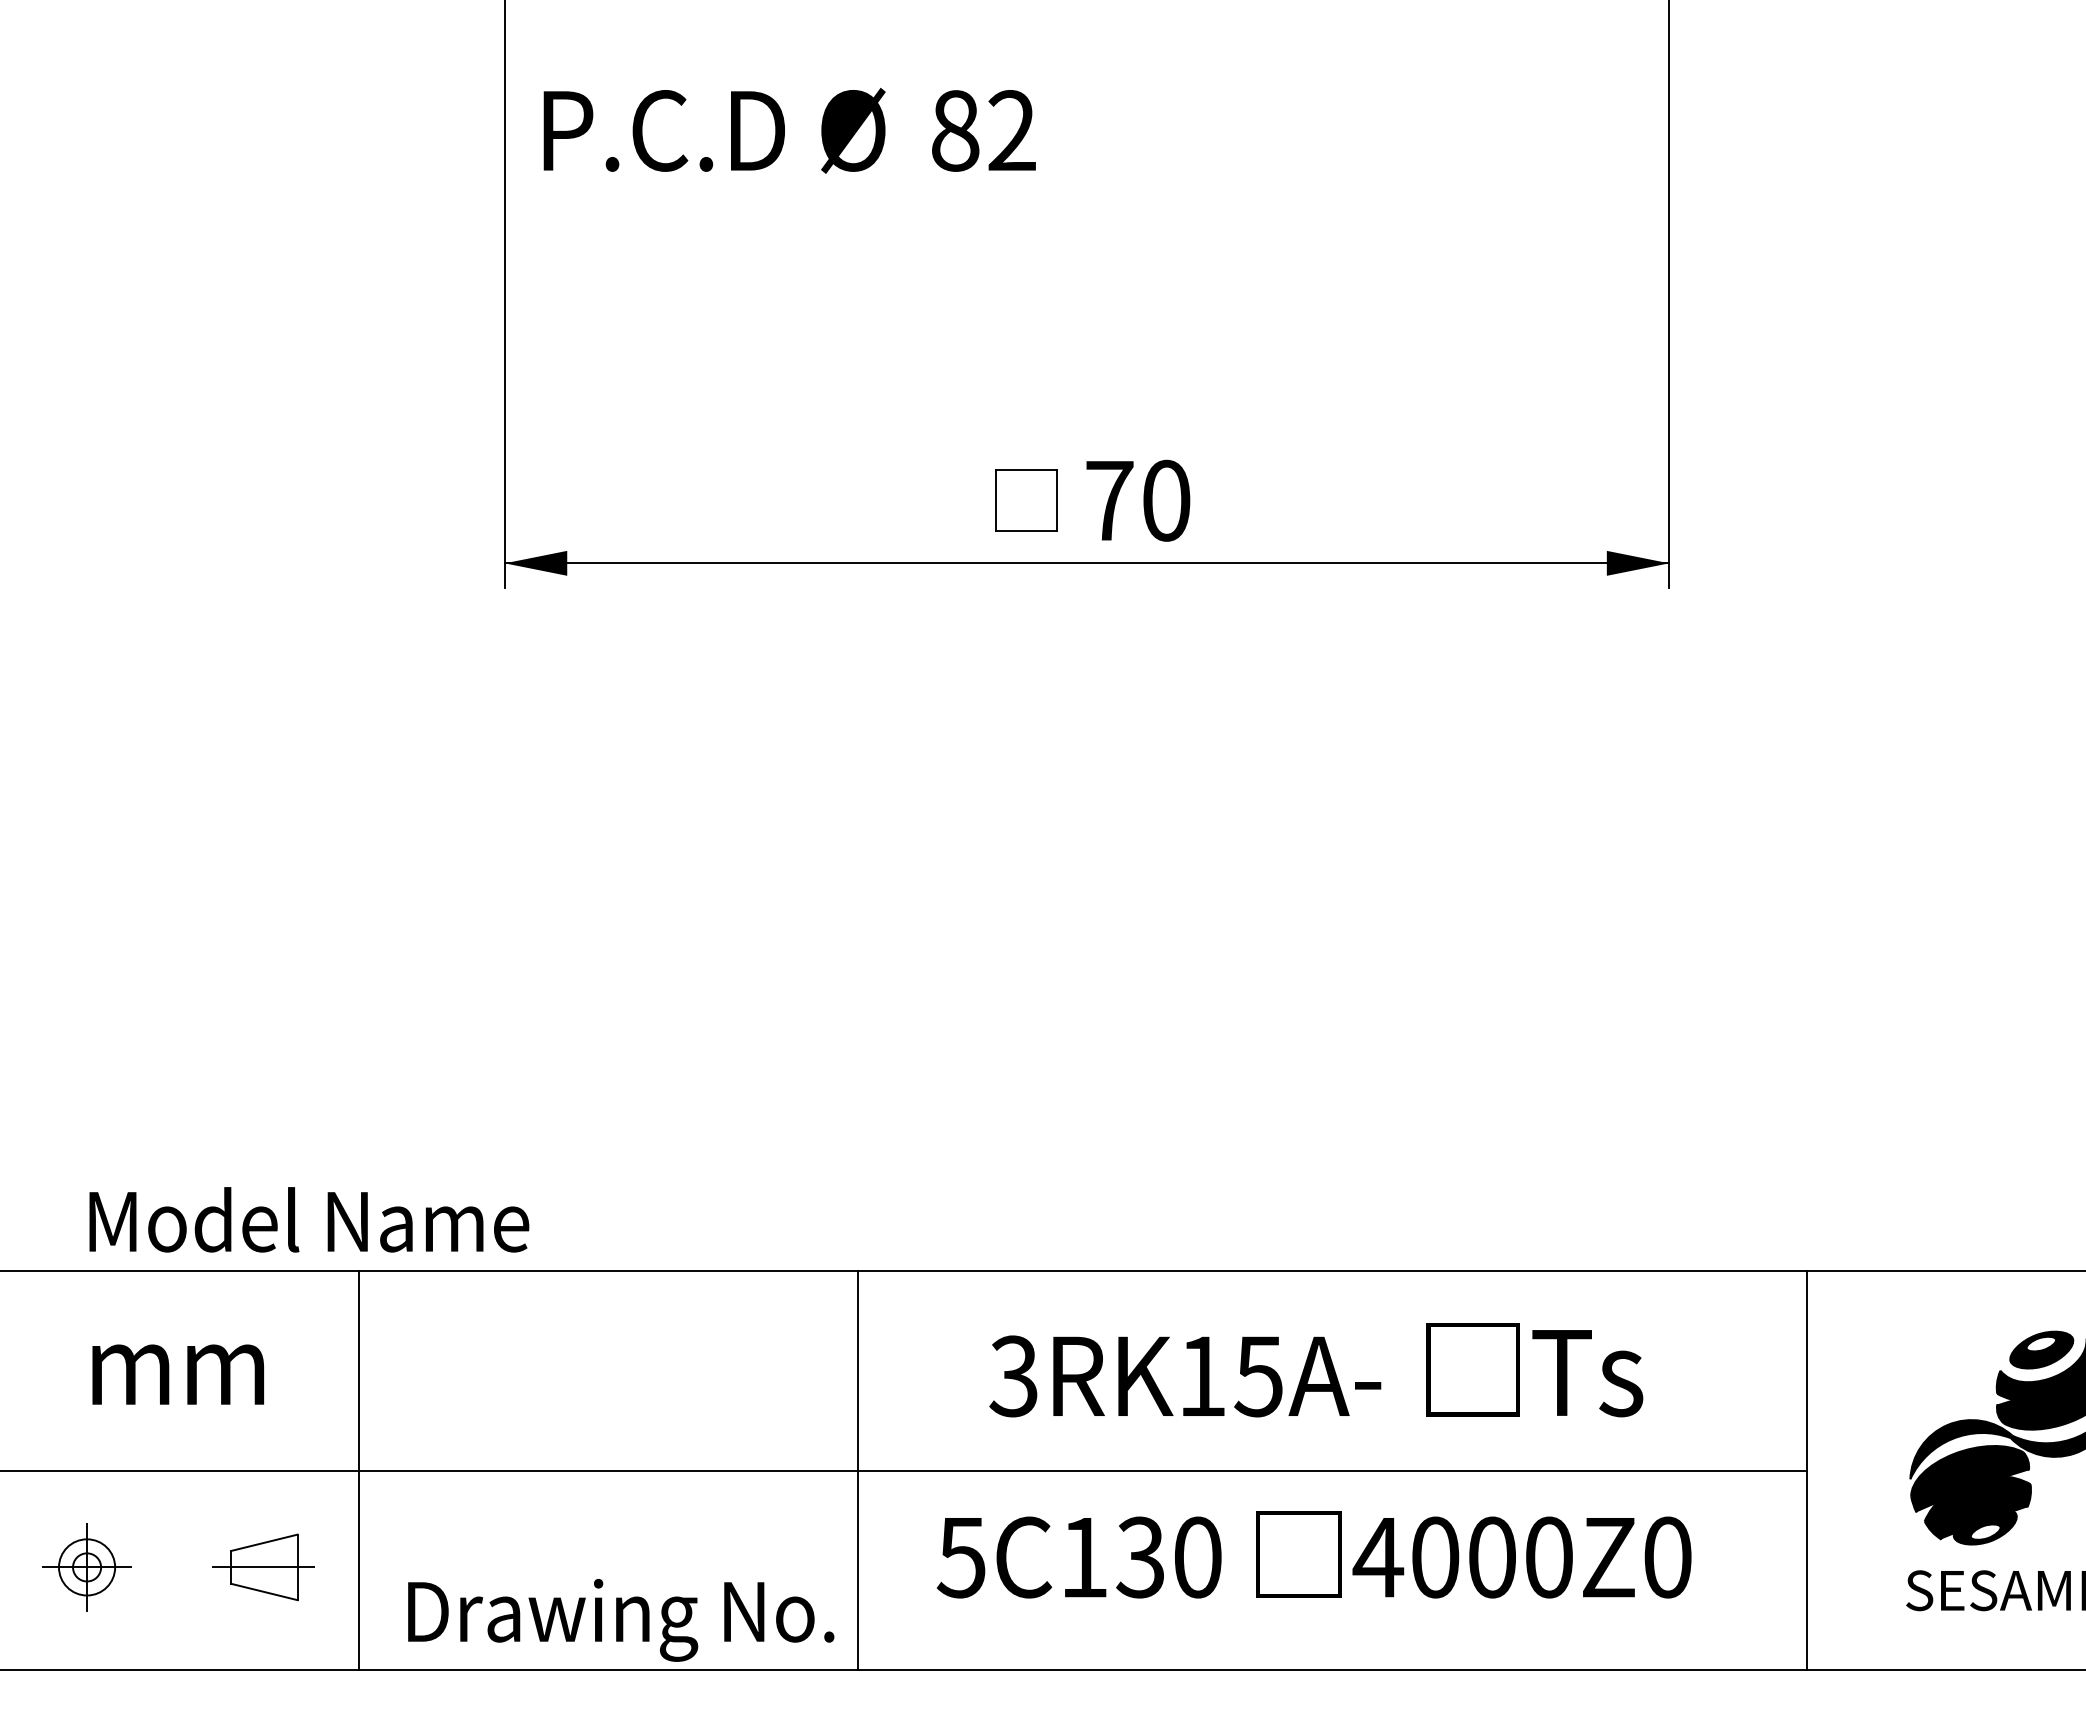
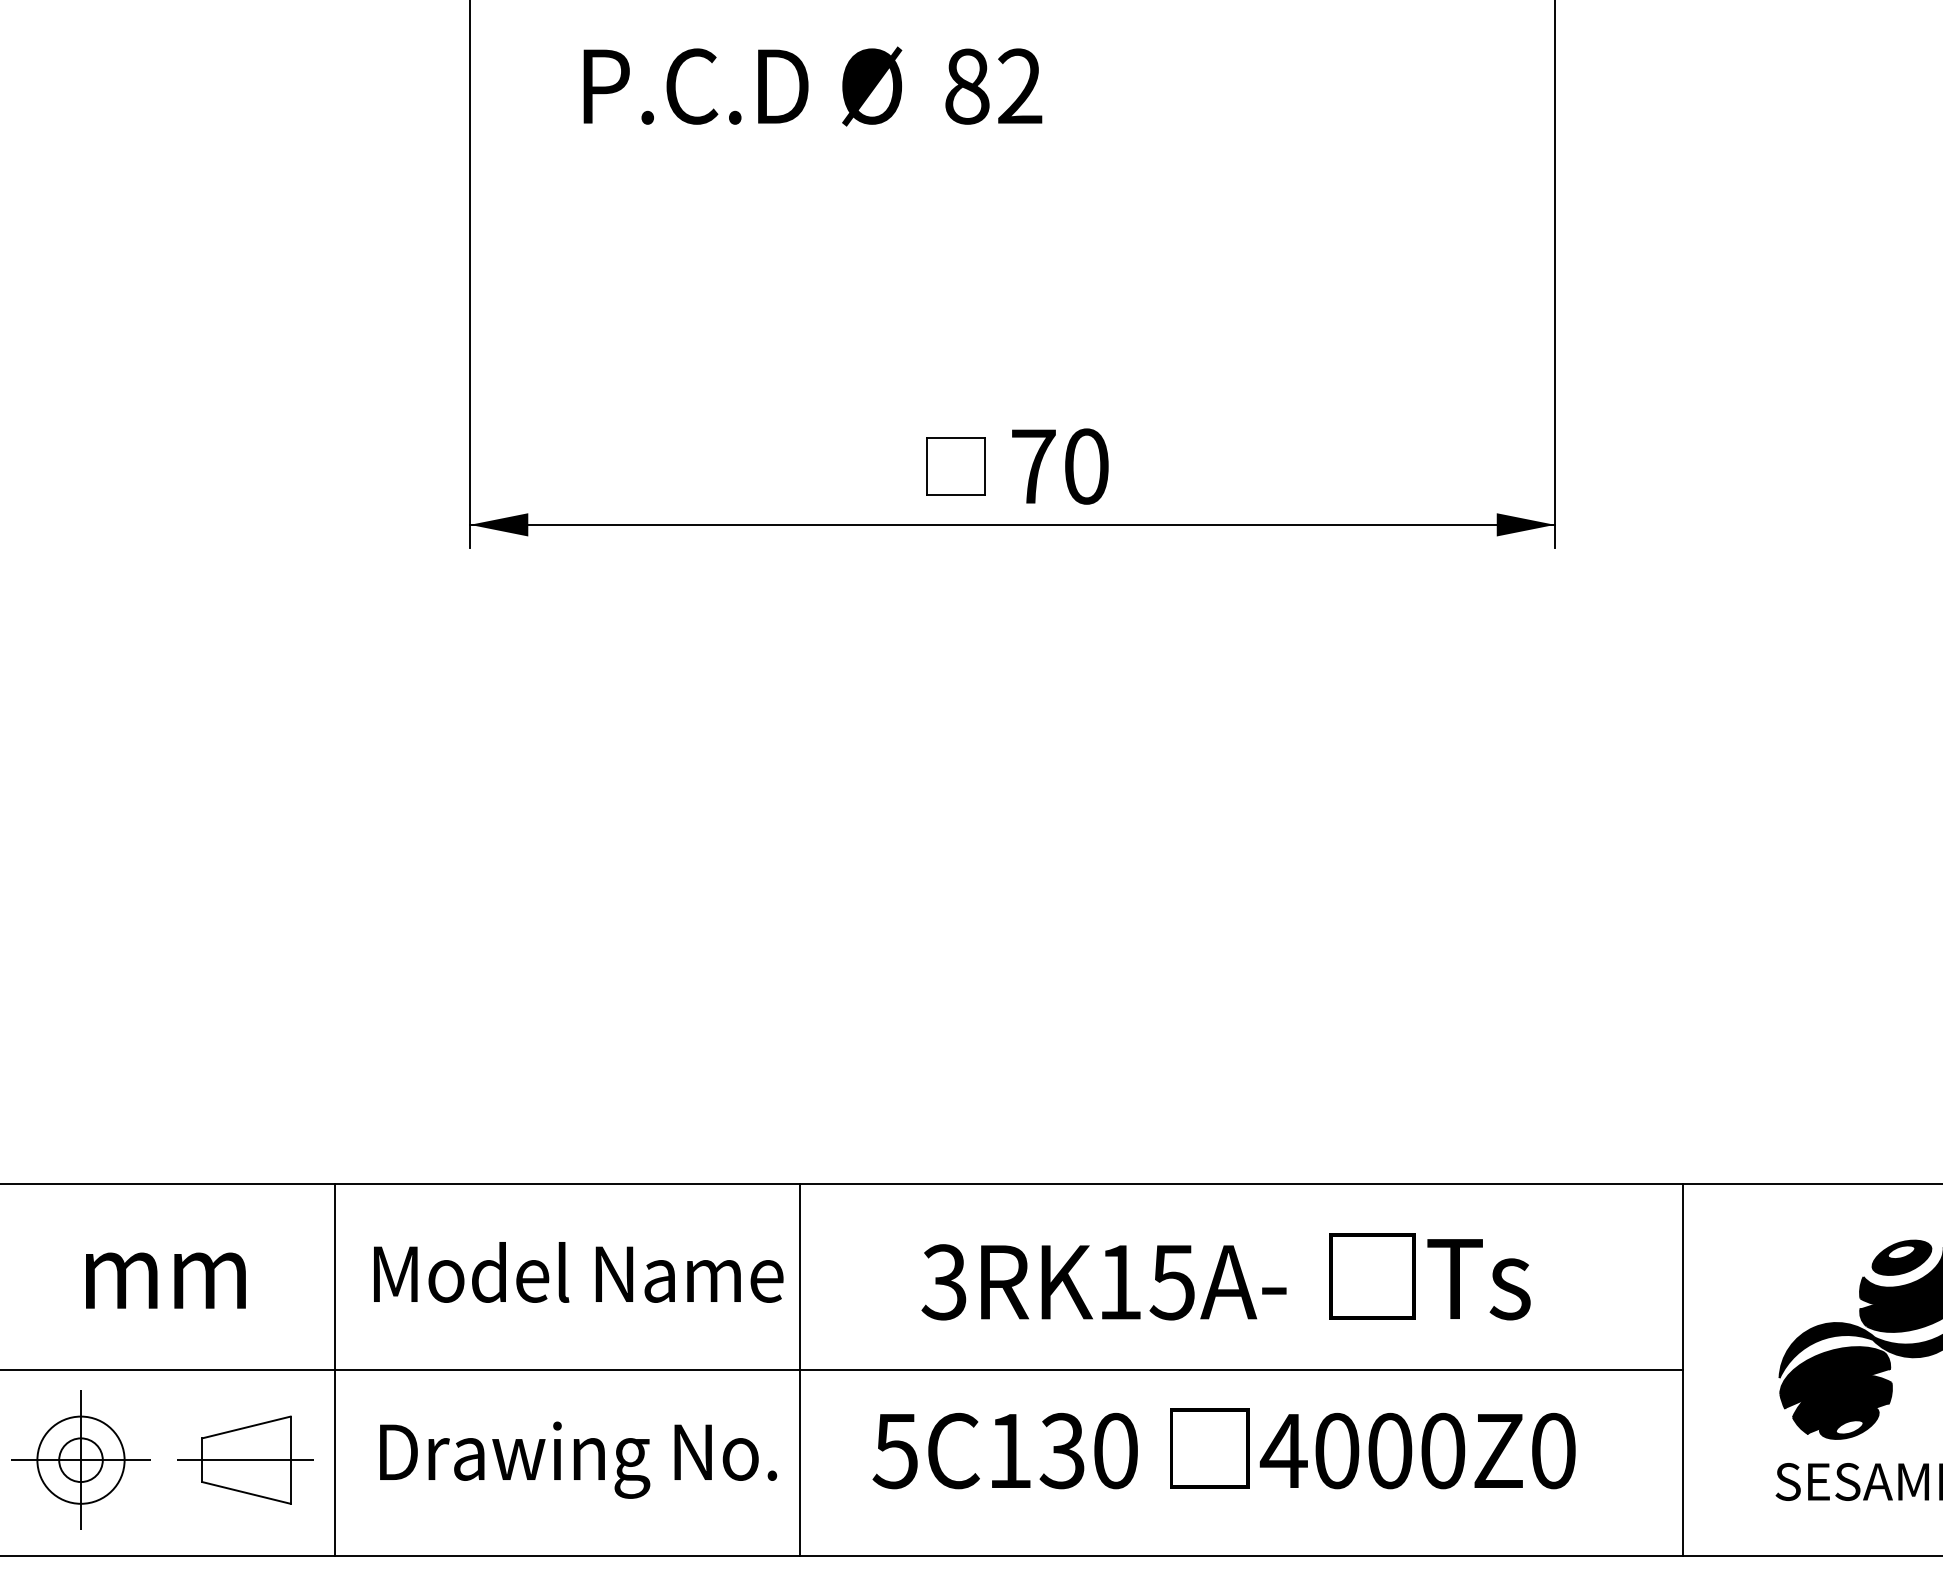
text: (789, 130) -> (812, 86), moved
text: (309, 1219) -> (578, 1272), moved
part: (86, 1567) -> (80, 1460), size x1.67
part: (263, 1567) -> (245, 1460), size x1.43
text: (621, 1620) -> (578, 1460), moved

